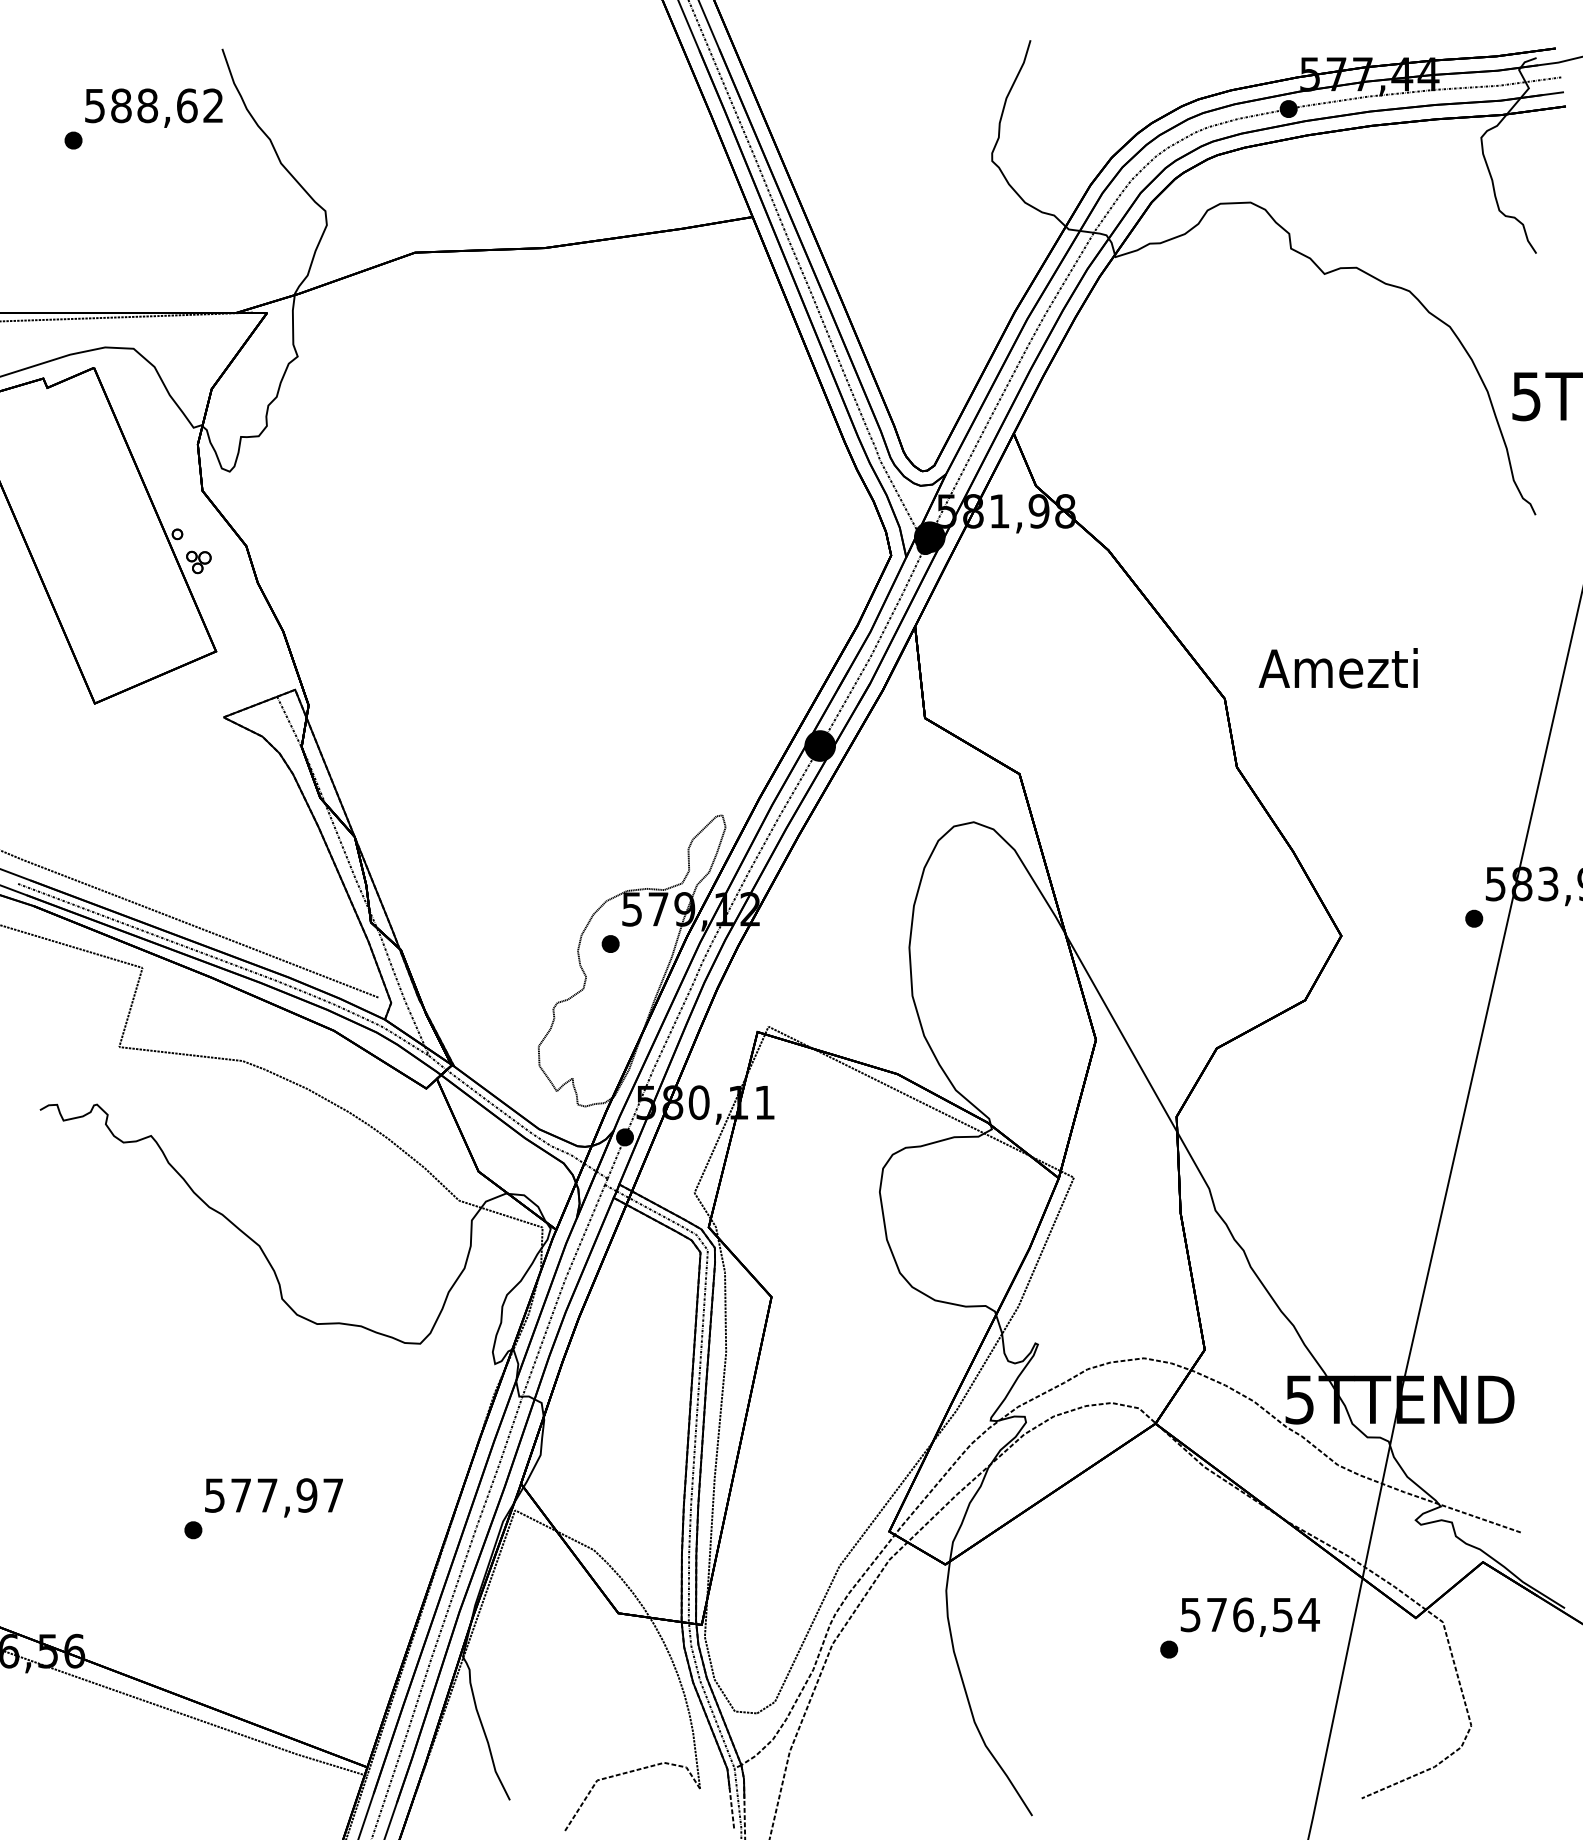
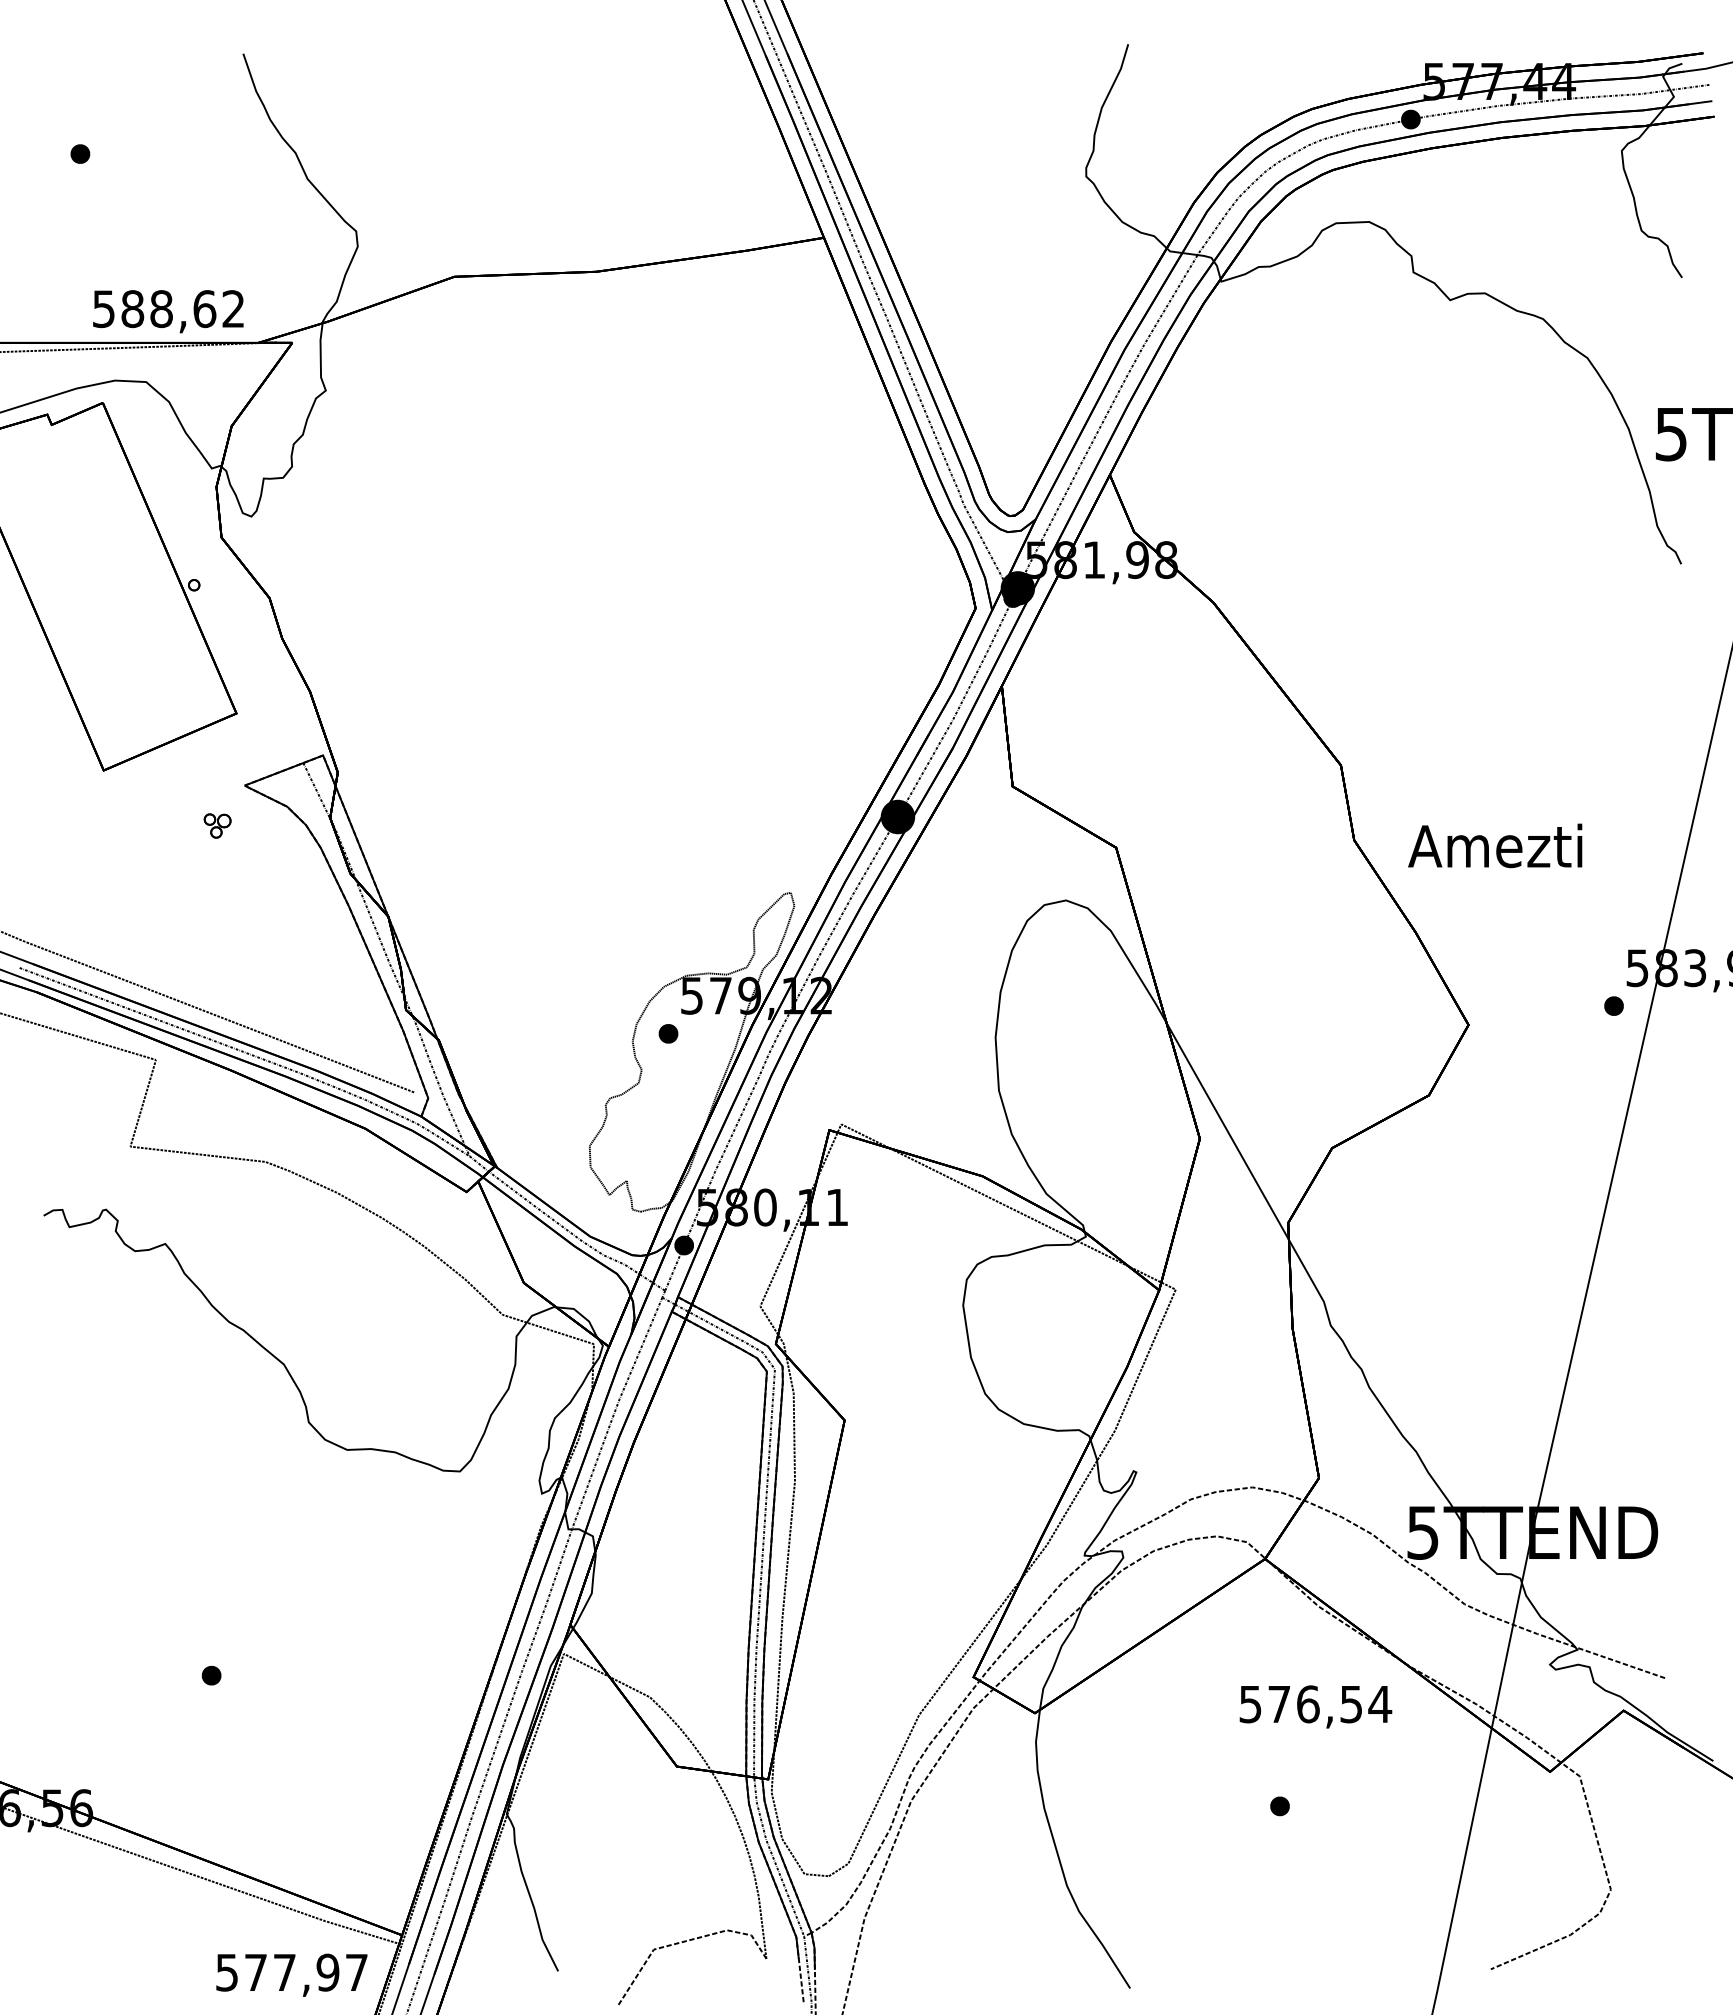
text: (154, 108) -> (168, 311), moved
part: (198, 561) -> (217, 825), moved
text: (1338, 667) -> (1495, 845), moved
text: (273, 1497) -> (291, 1974), moved
text: (1249, 1616) -> (1315, 1706), moved

